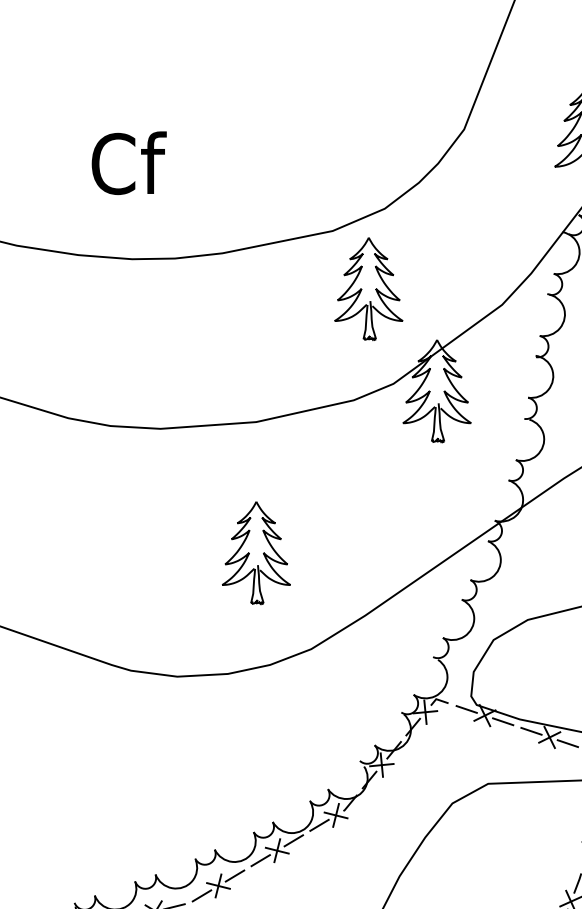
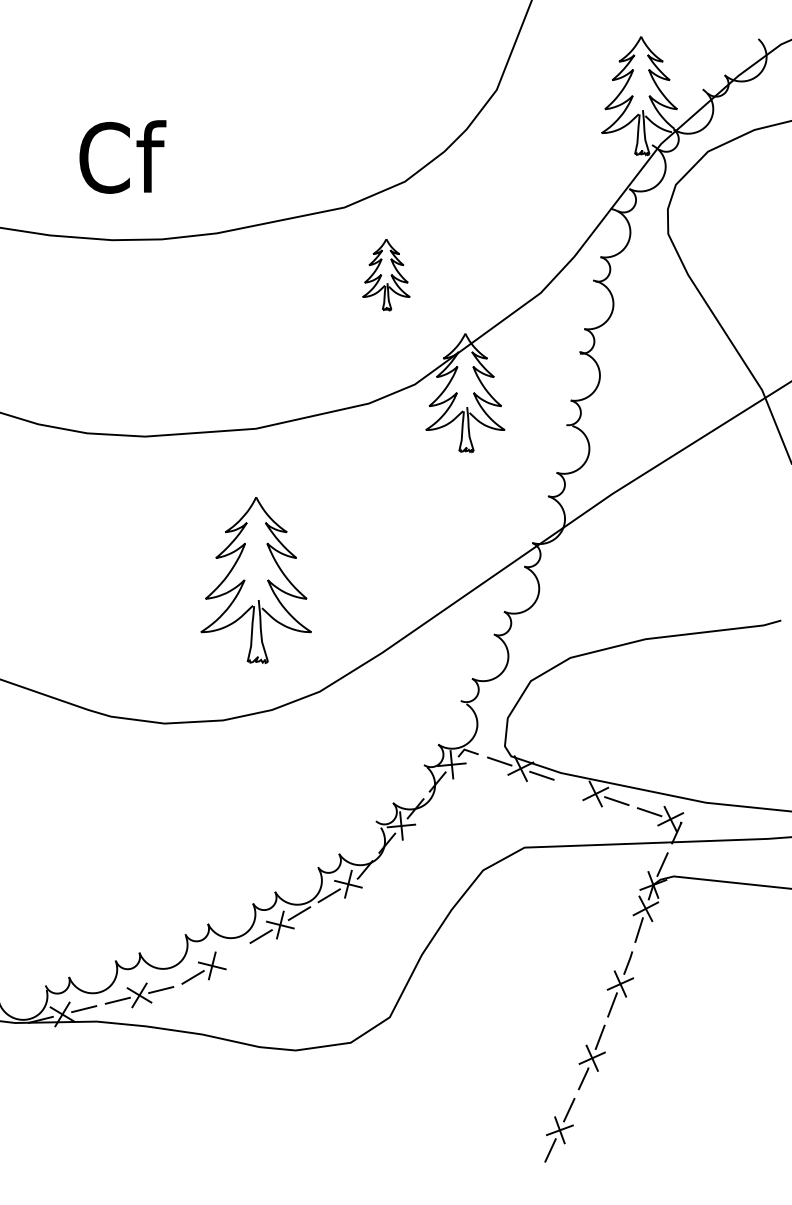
text: (128, 162) -> (122, 156), moved
part: (368, 288) -> (386, 274), size x0.6
part: (255, 553) -> (255, 580), size x1.4
line: (531, 731) -> (574, 786), removed
line: (235, 876) -> (231, 954), removed

